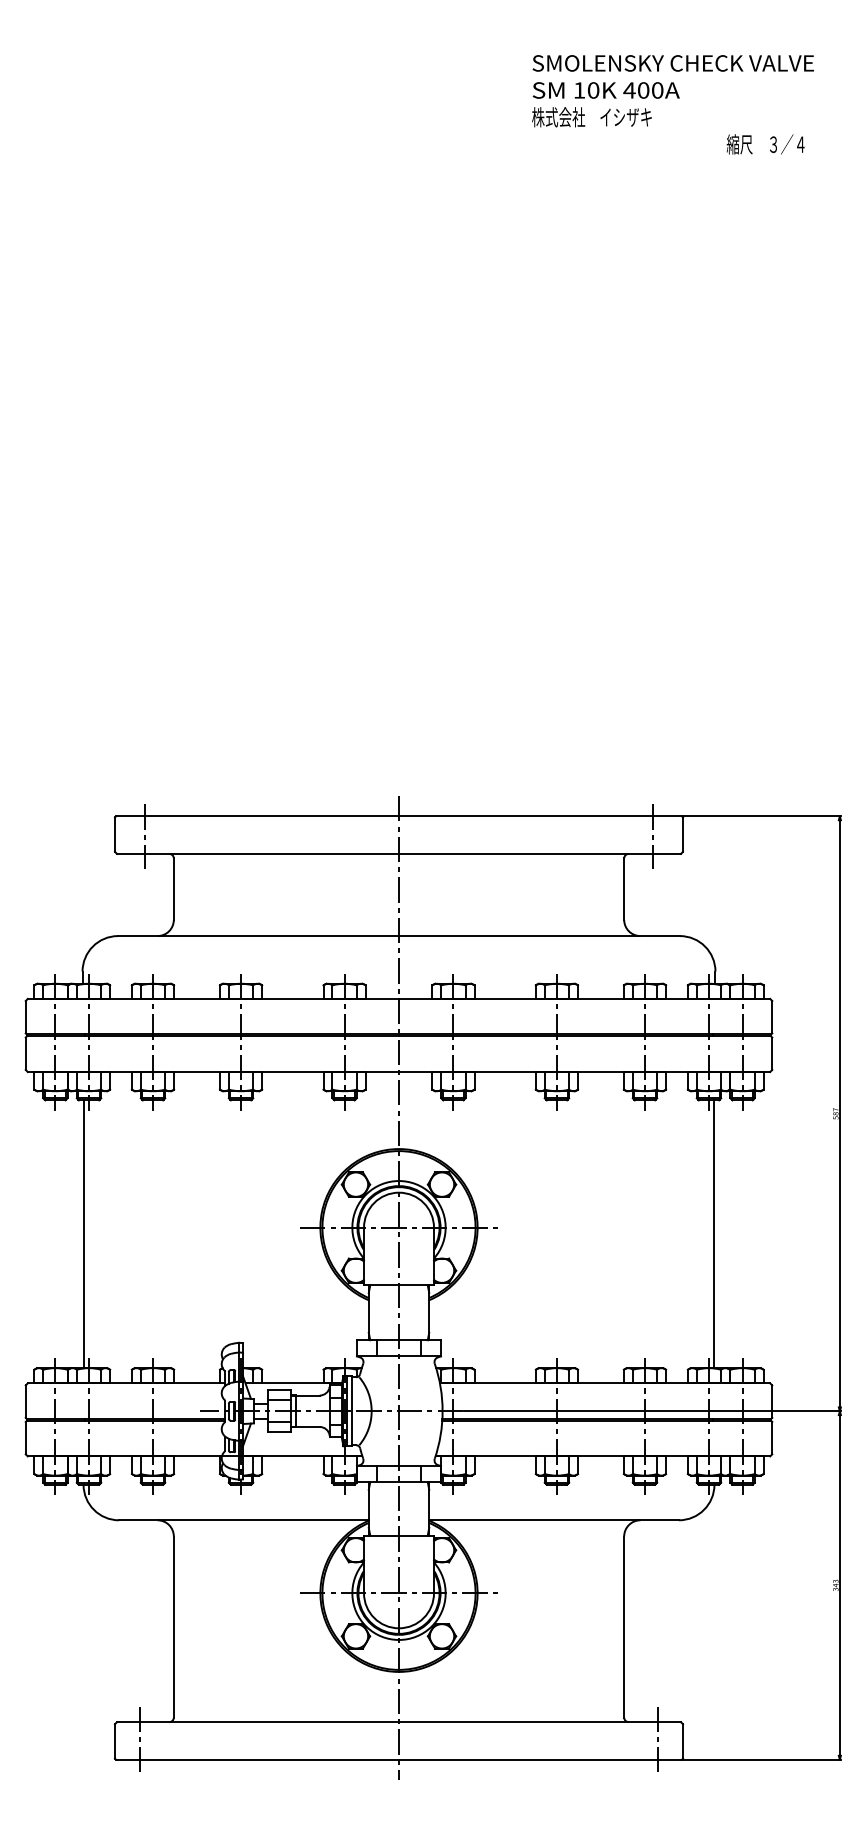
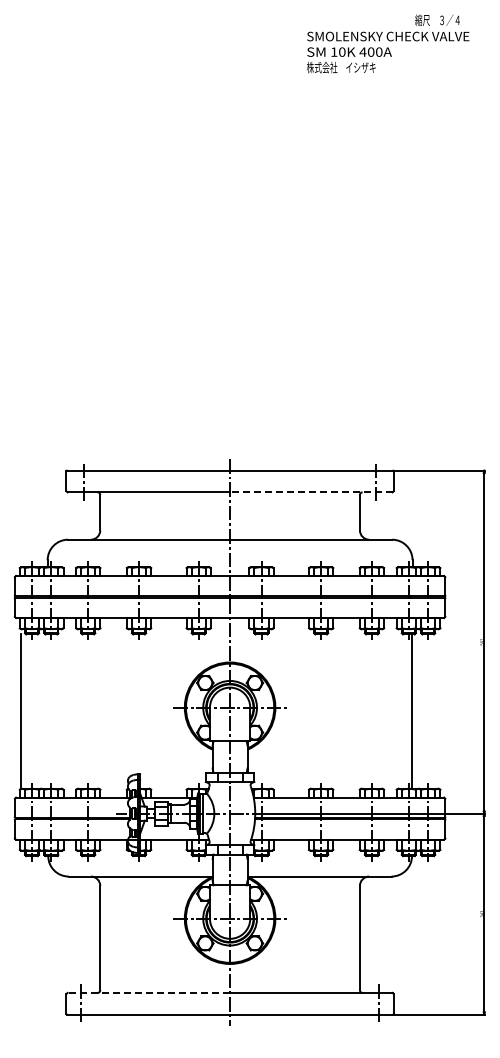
text: (765, 143) -> (437, 19), moved
line: (538, 854) -> (310, 492), solid -> dashed
line: (84, 1234) -> (20, 711), moved
line: (257, 1721) -> (148, 992), solid -> dashed

